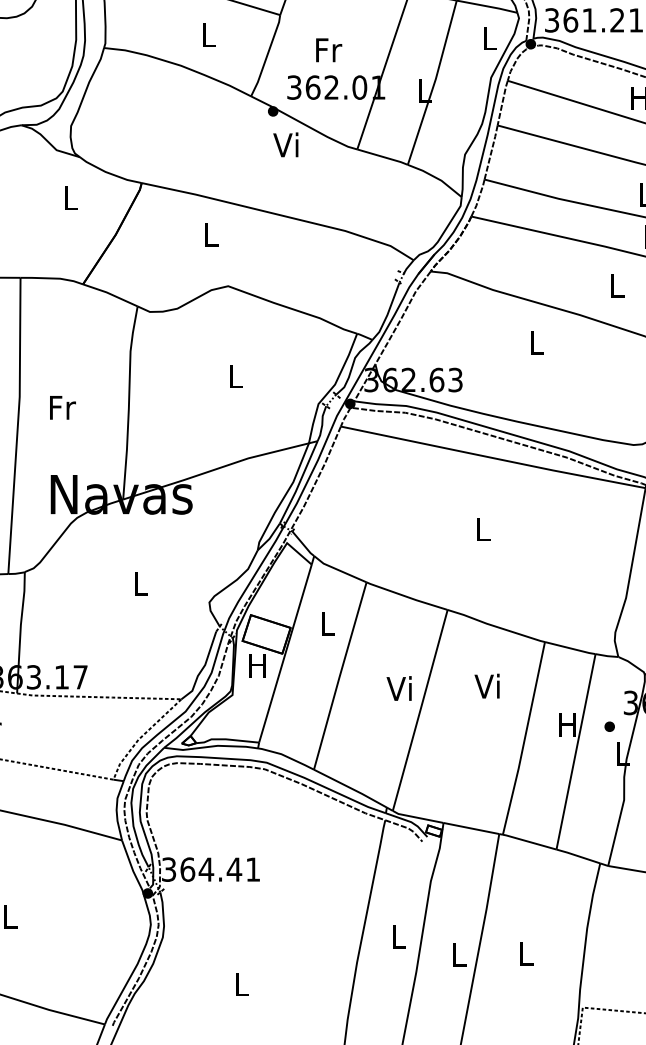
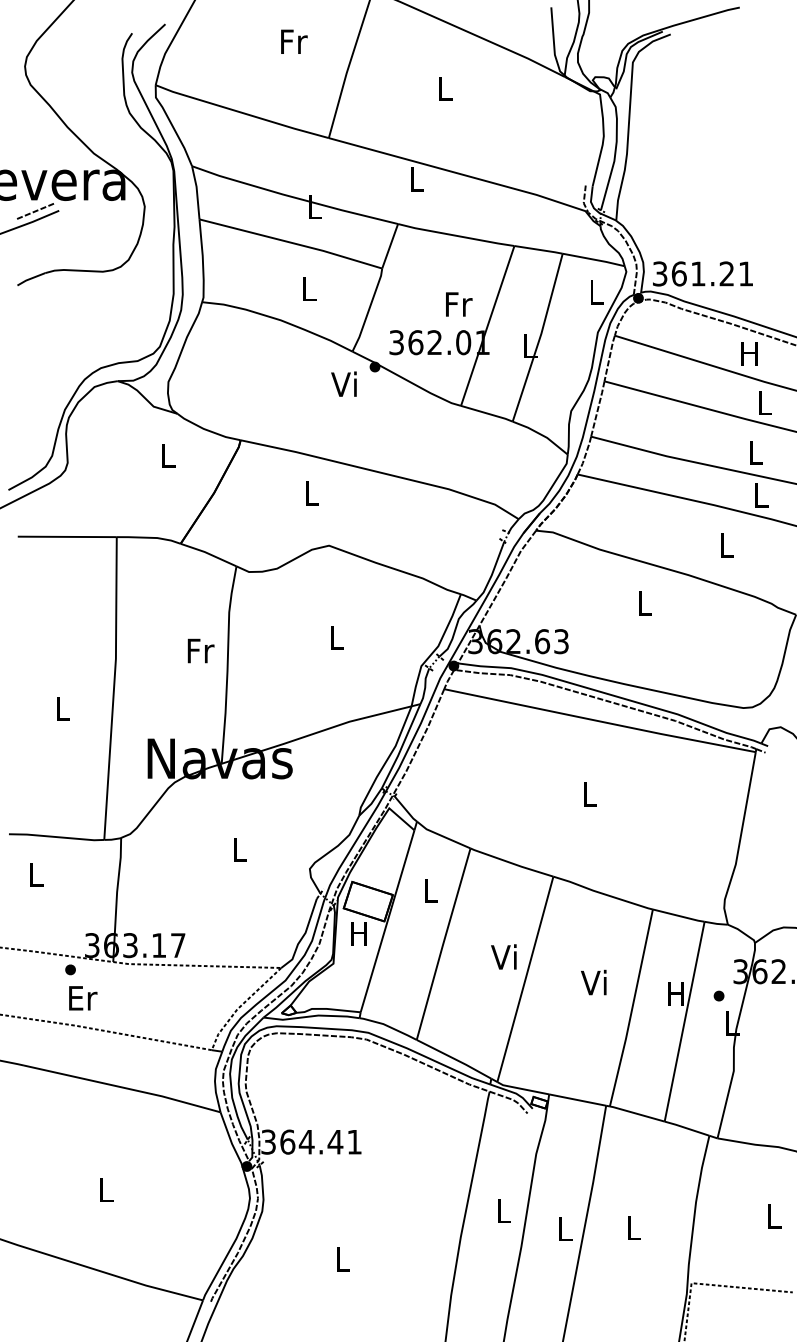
text: (329, 50) -> (459, 304), moved
text: (285, 144) -> (343, 383), moved
text: (62, 407) -> (200, 650), moved
text: (486, 686) -> (593, 982), moved

